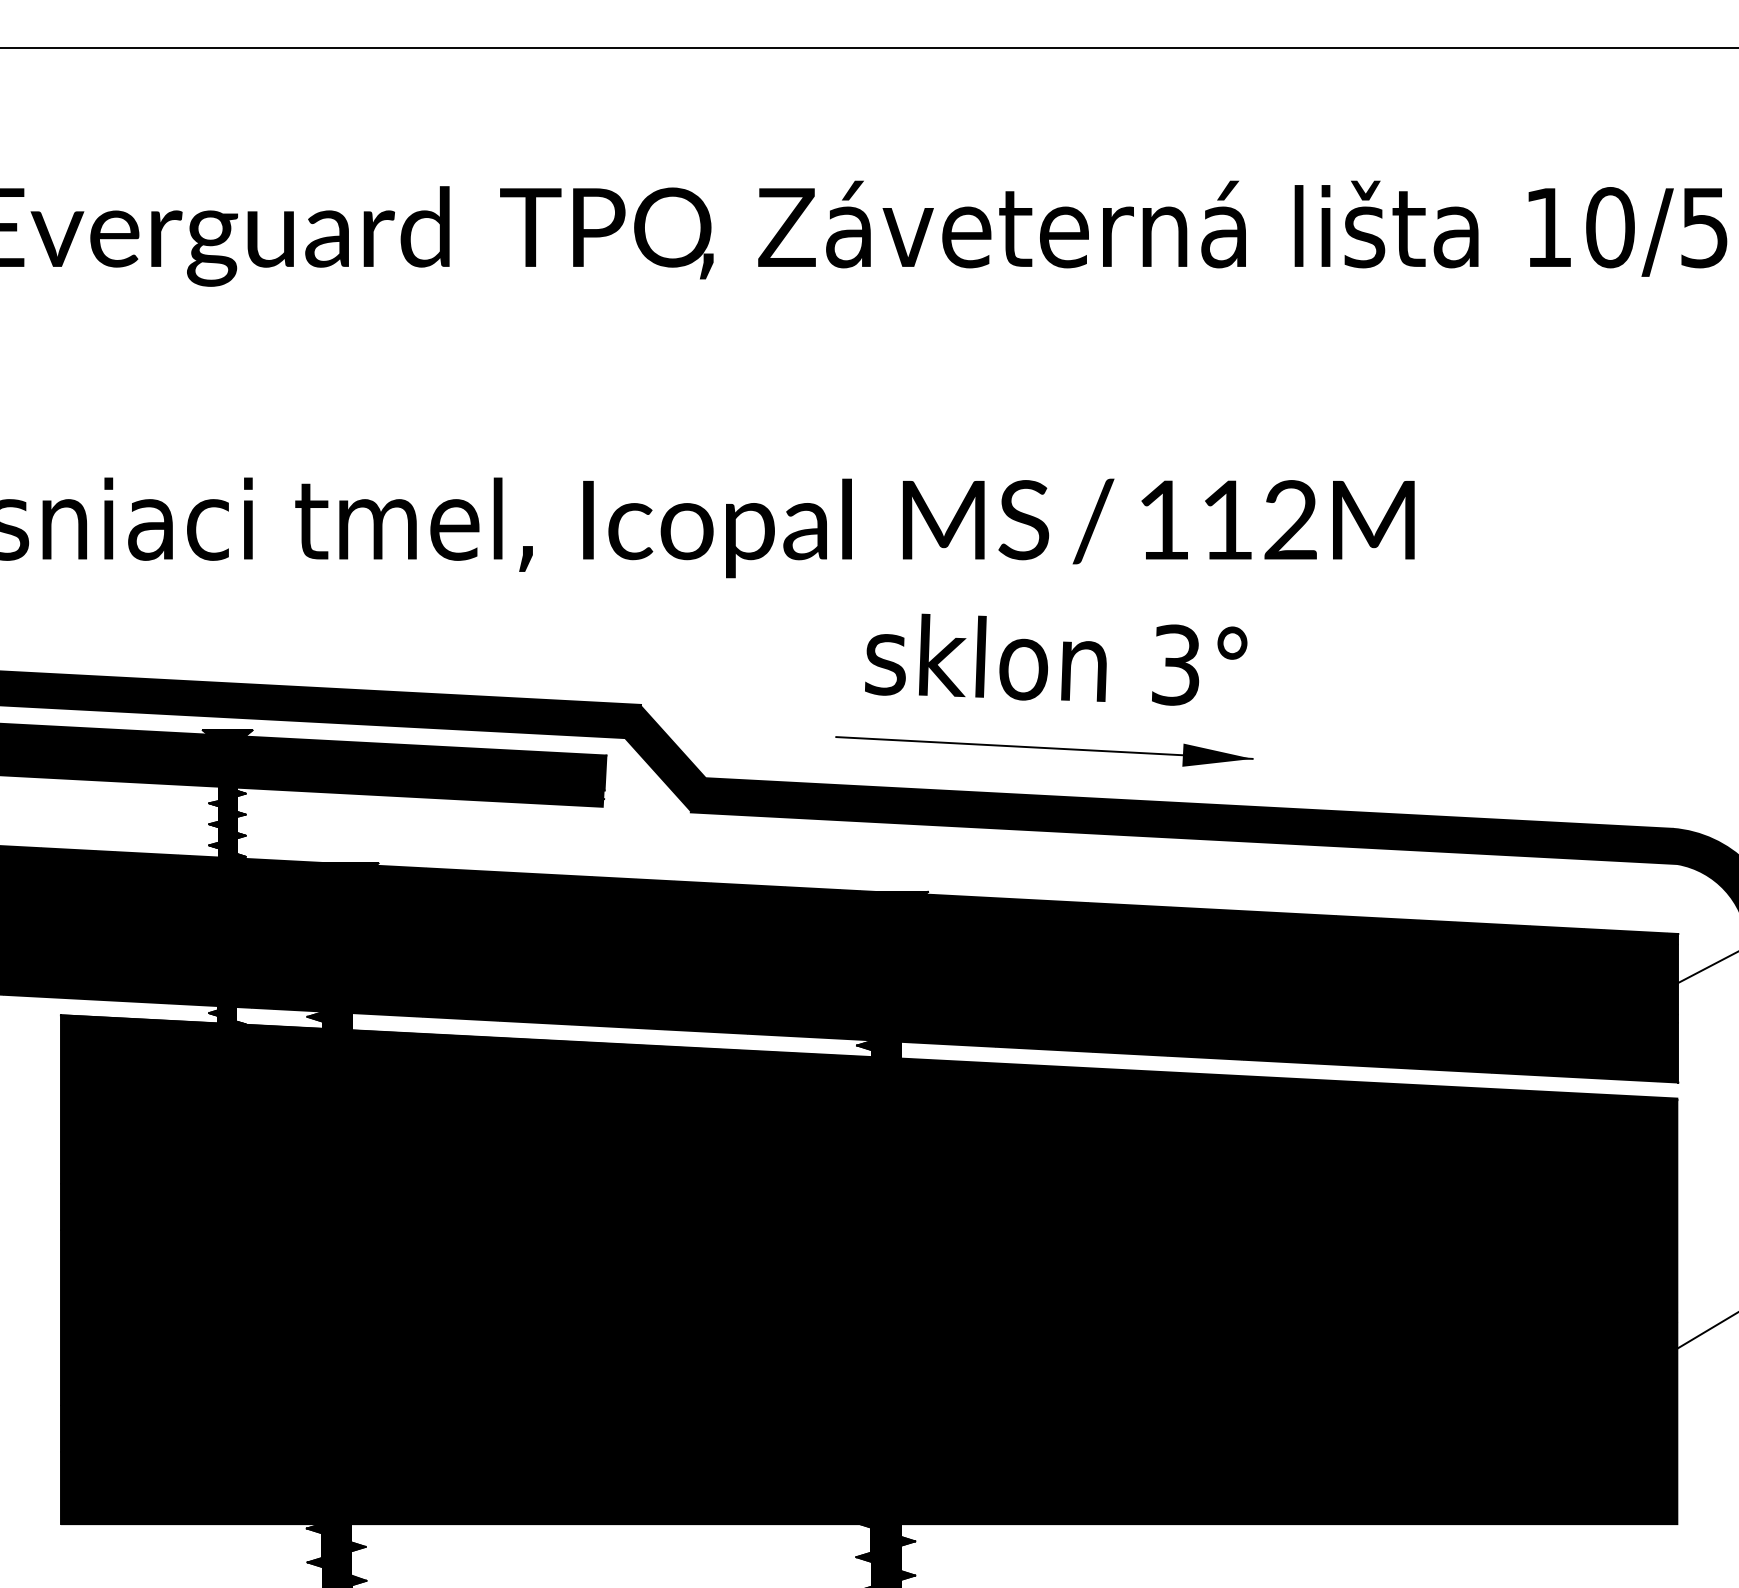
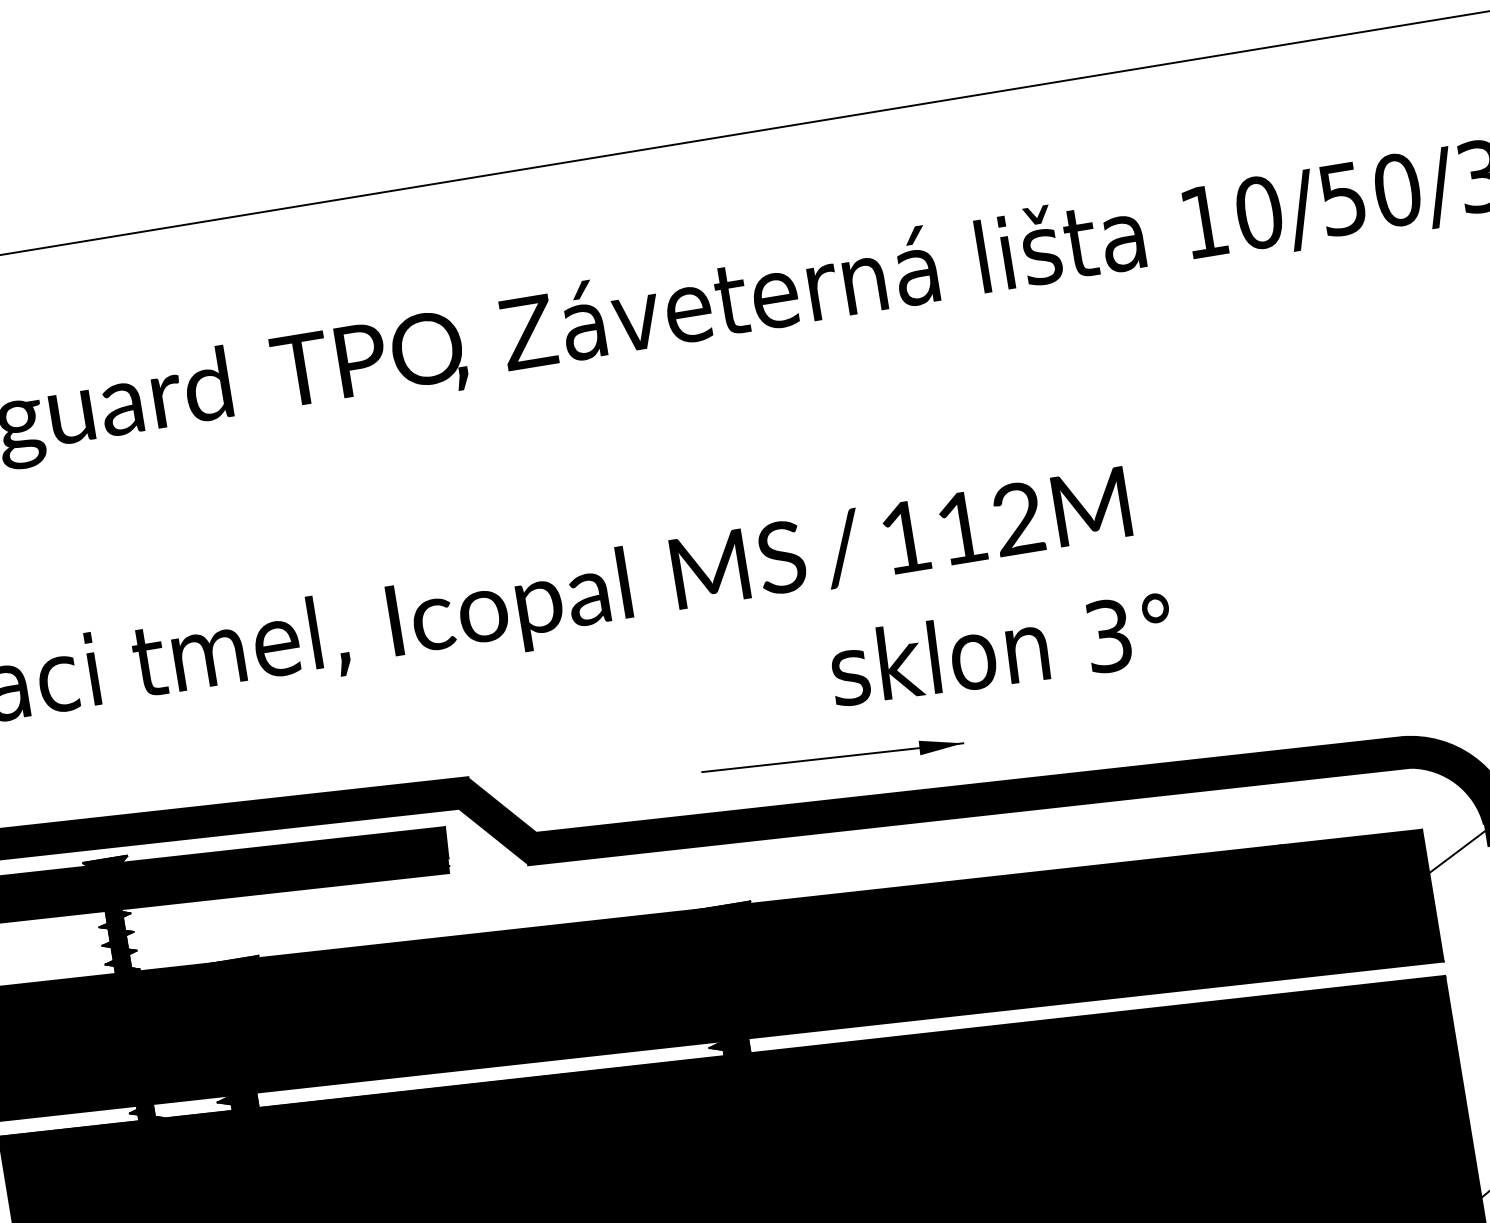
text: (1056, 659) -> (1001, 648), moved
part: (1044, 751) -> (833, 759), size x0.7

